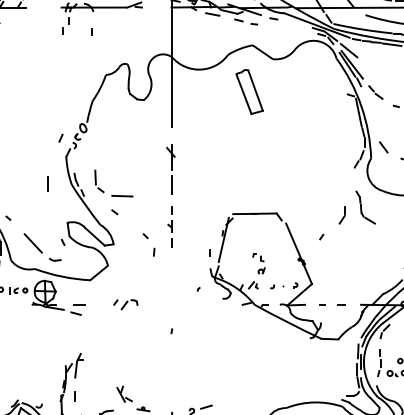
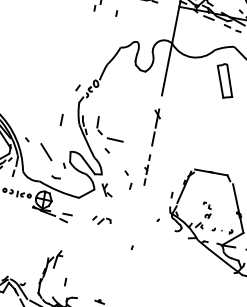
line: (32, 243) -> (45, 152), moved
part: (124, 393) -> (107, 189), moved
line: (74, 396) -> (65, 281), moved

